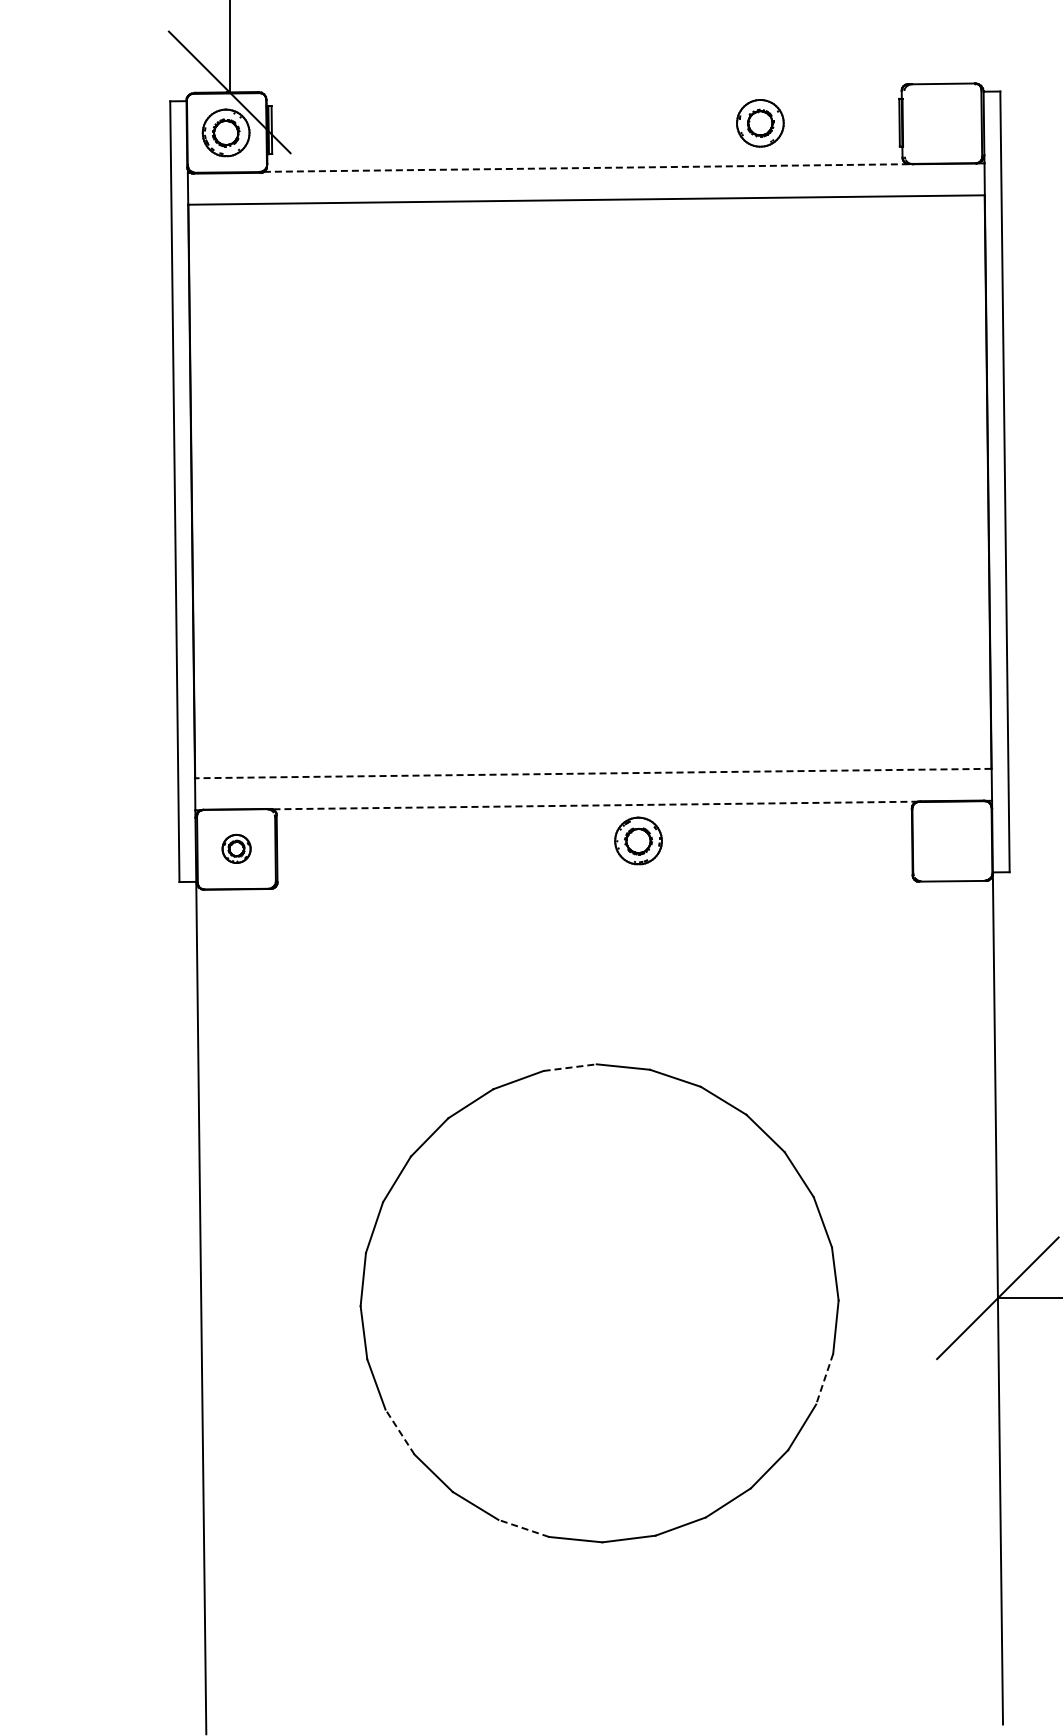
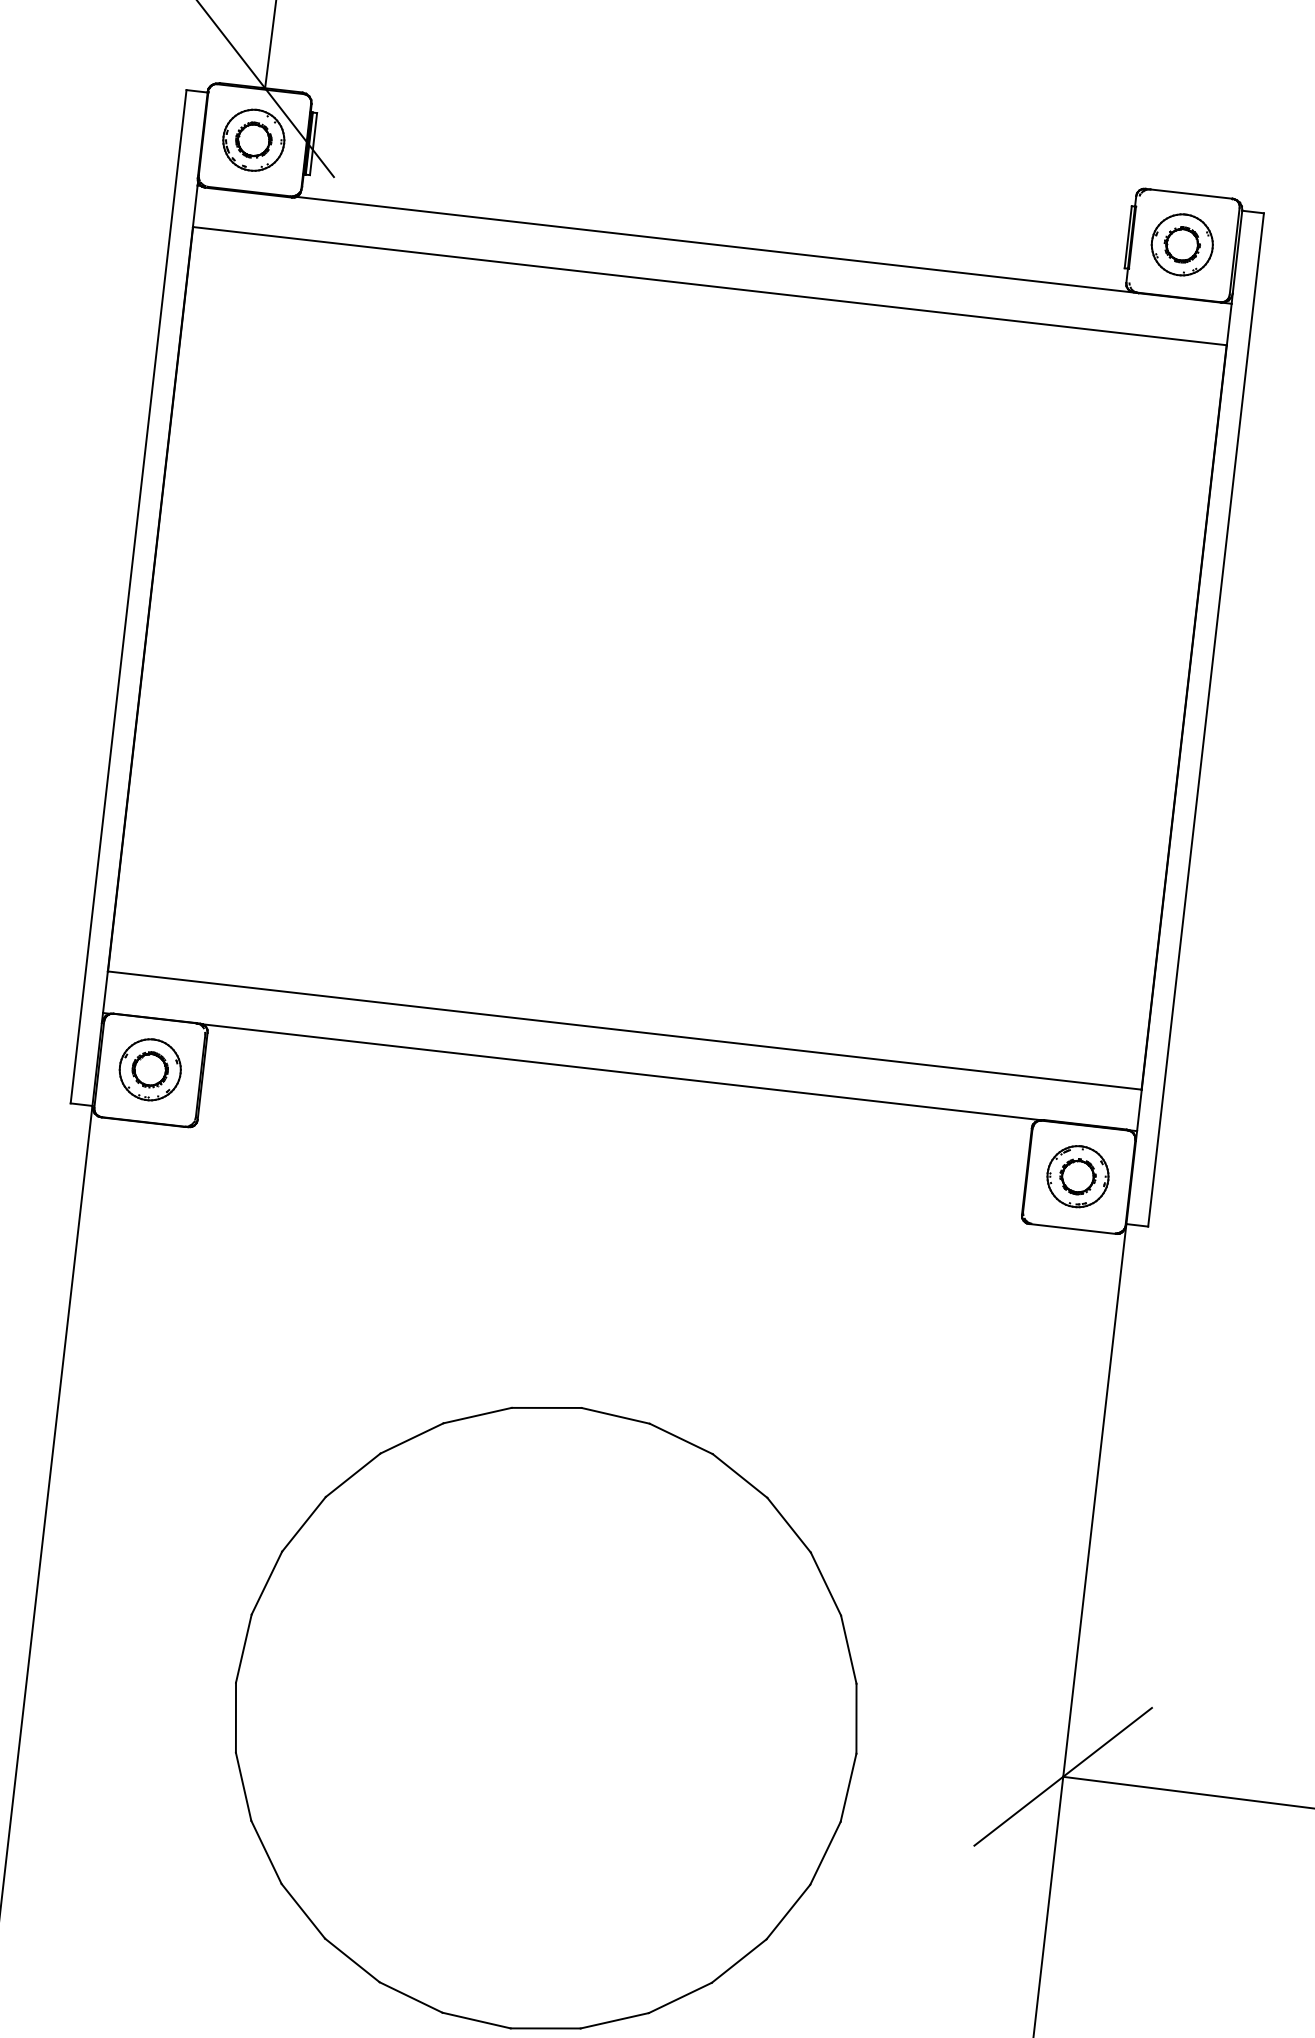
part: (760, 123) -> (1182, 245), moved
line: (588, 168) -> (717, 245), dashed -> solid
line: (592, 773) -> (623, 1030), dashed -> solid
line: (594, 805) -> (621, 1072), dashed -> solid
part: (638, 840) -> (1078, 1175), moved
part: (236, 848) -> (150, 1069), size x1.67
line: (570, 1067) -> (547, 1407), dashed -> solid
line: (824, 1379) -> (825, 1853), dashed -> solid
line: (400, 1432) -> (267, 1852), dashed -> solid
line: (523, 1528) -> (410, 1997), dashed -> solid

